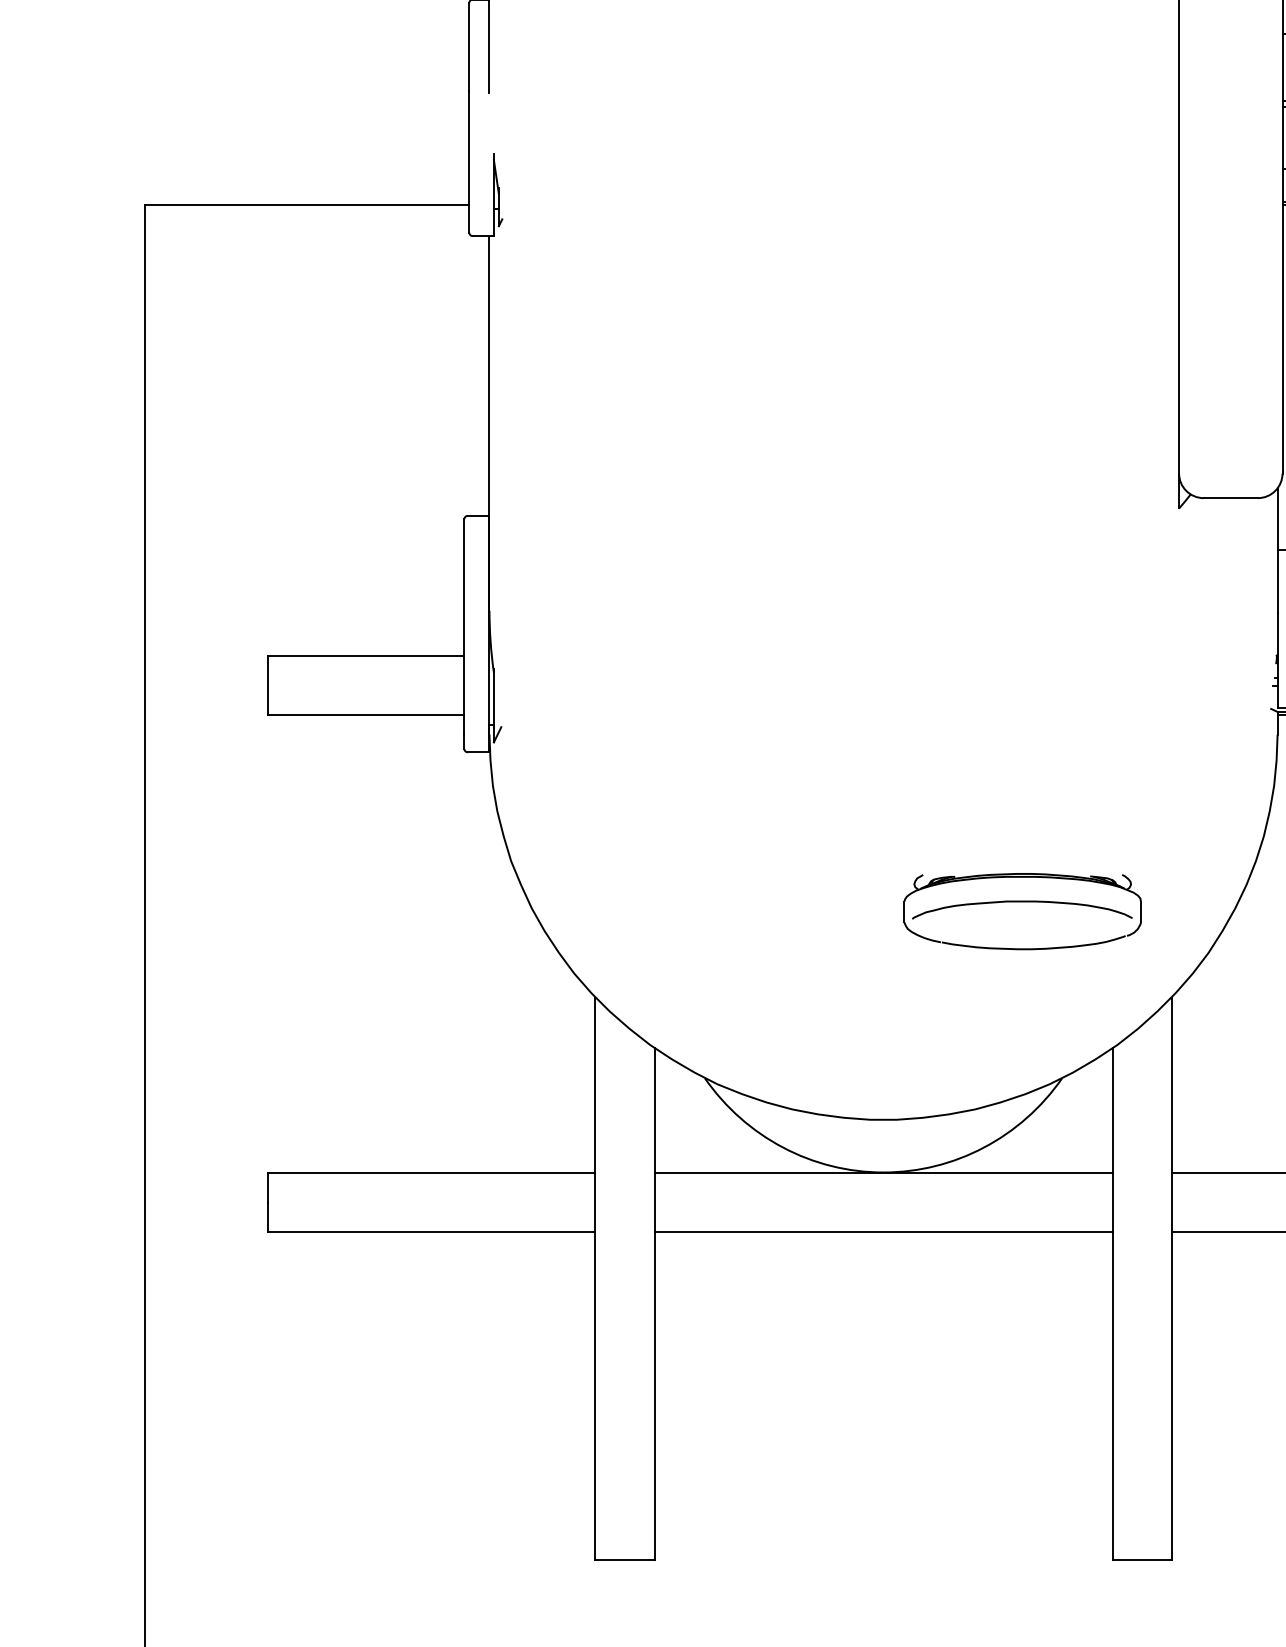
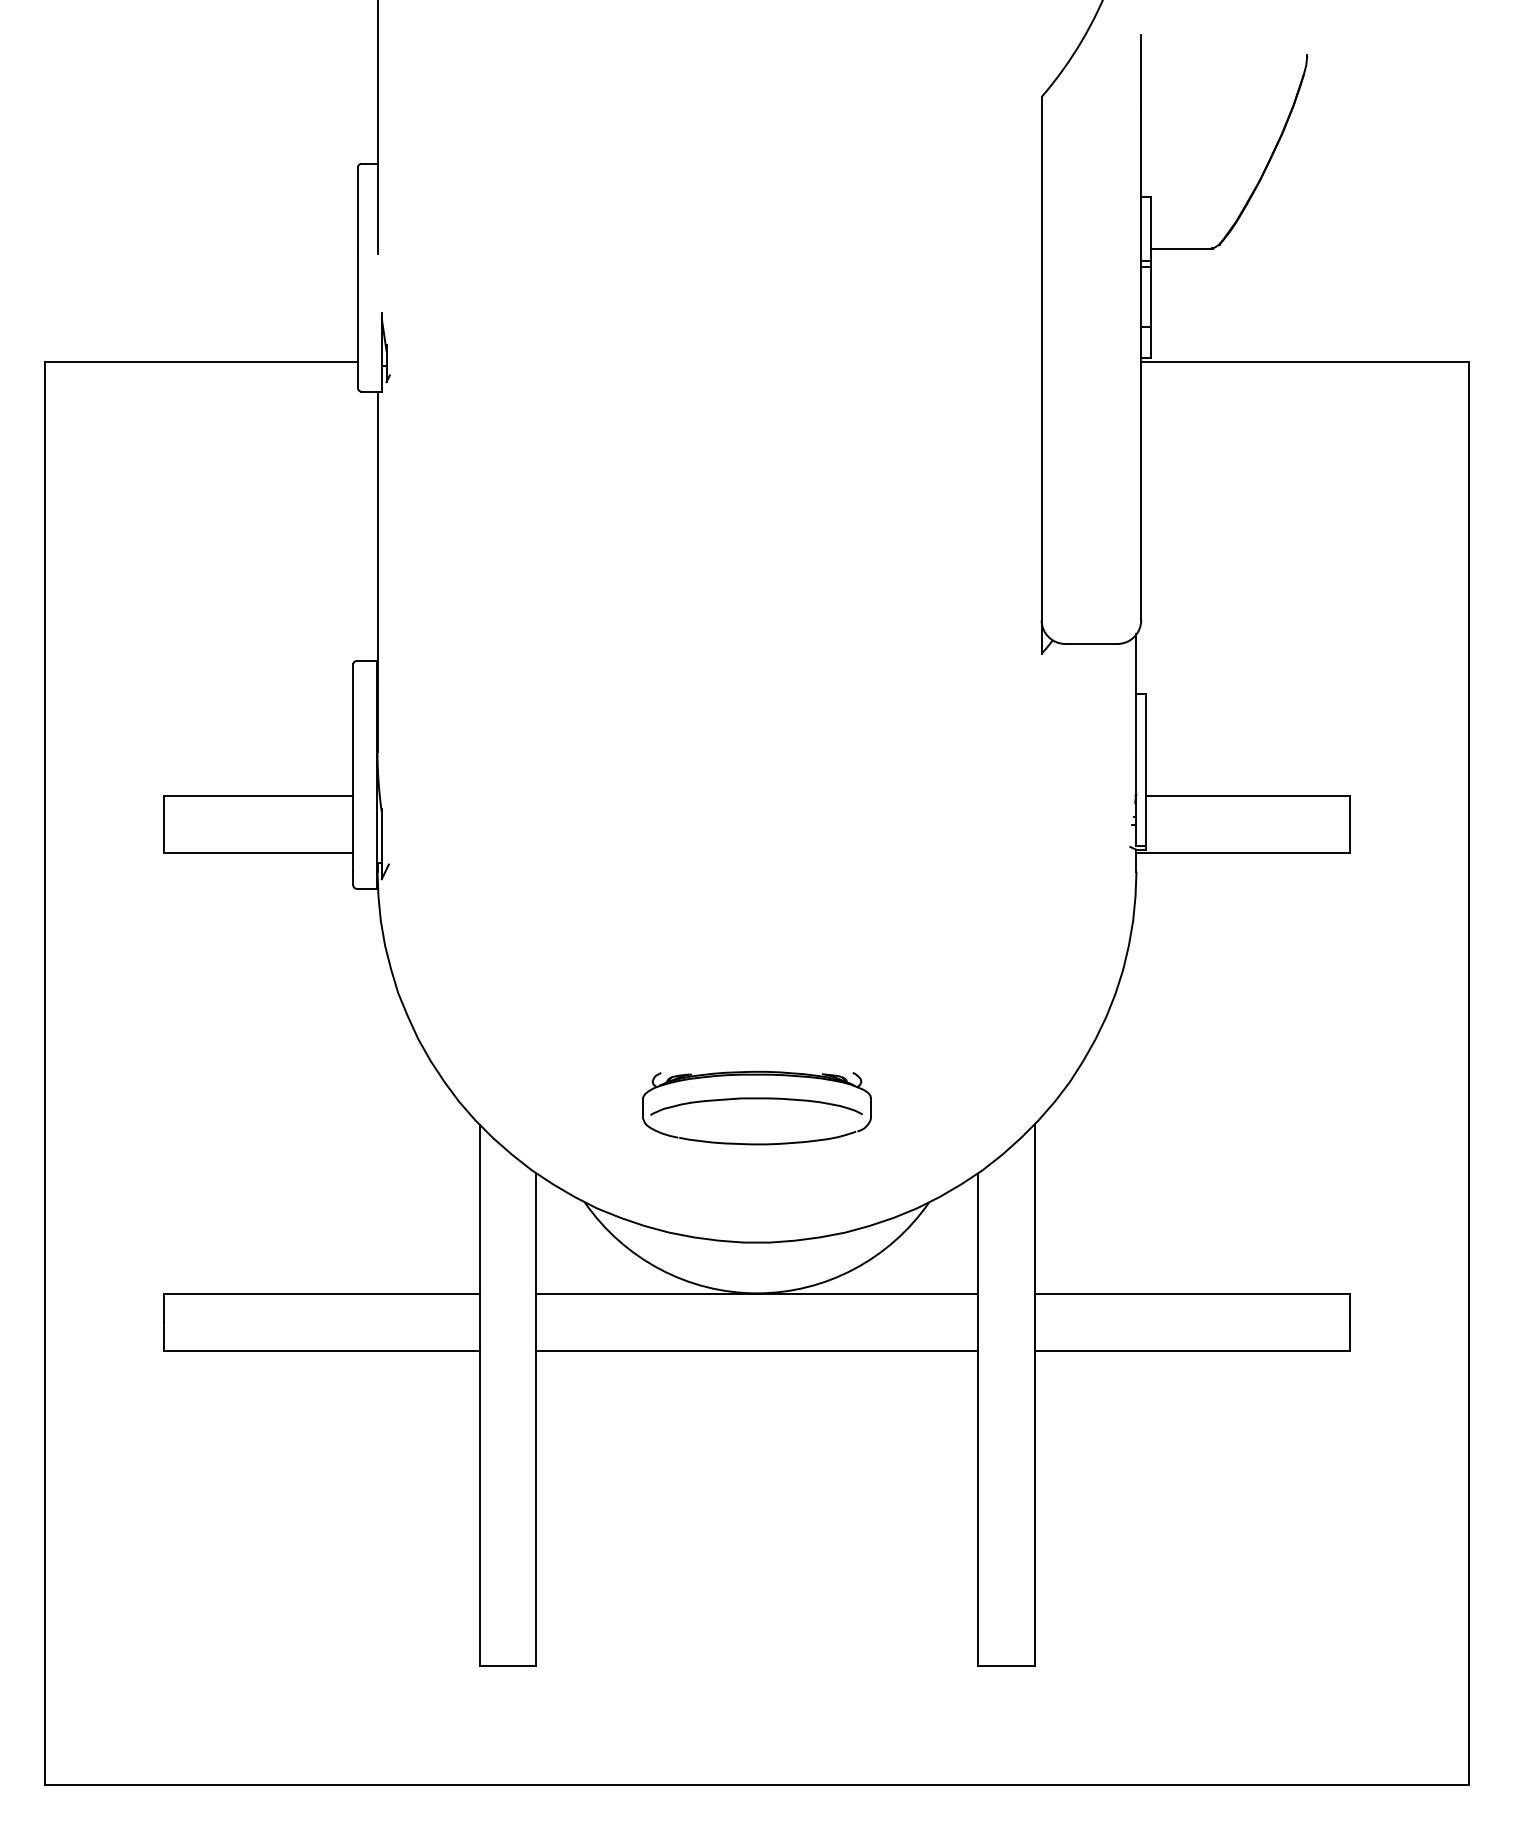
part: (1022, 910) -> (756, 1107), moved

